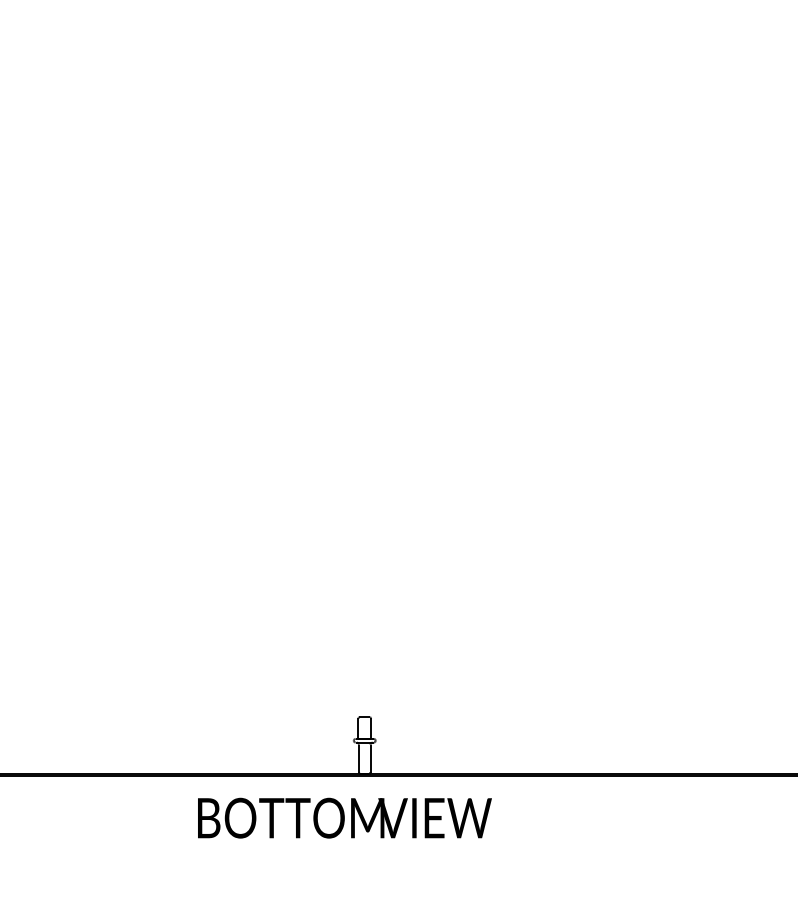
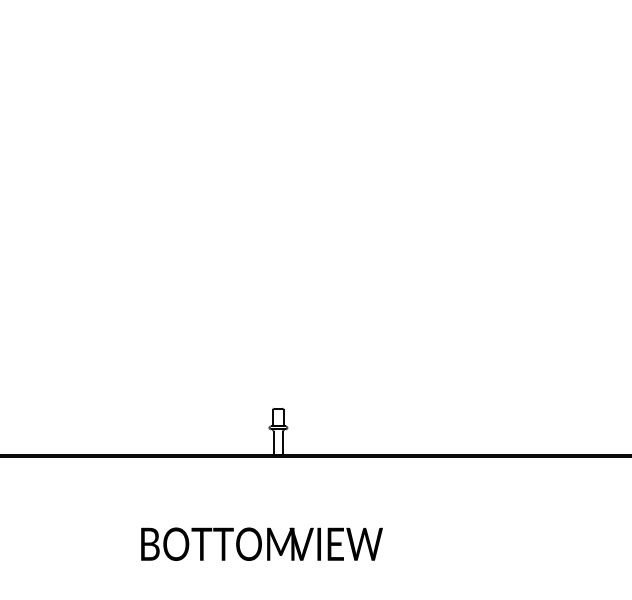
text: (344, 817) -> (261, 543), moved

